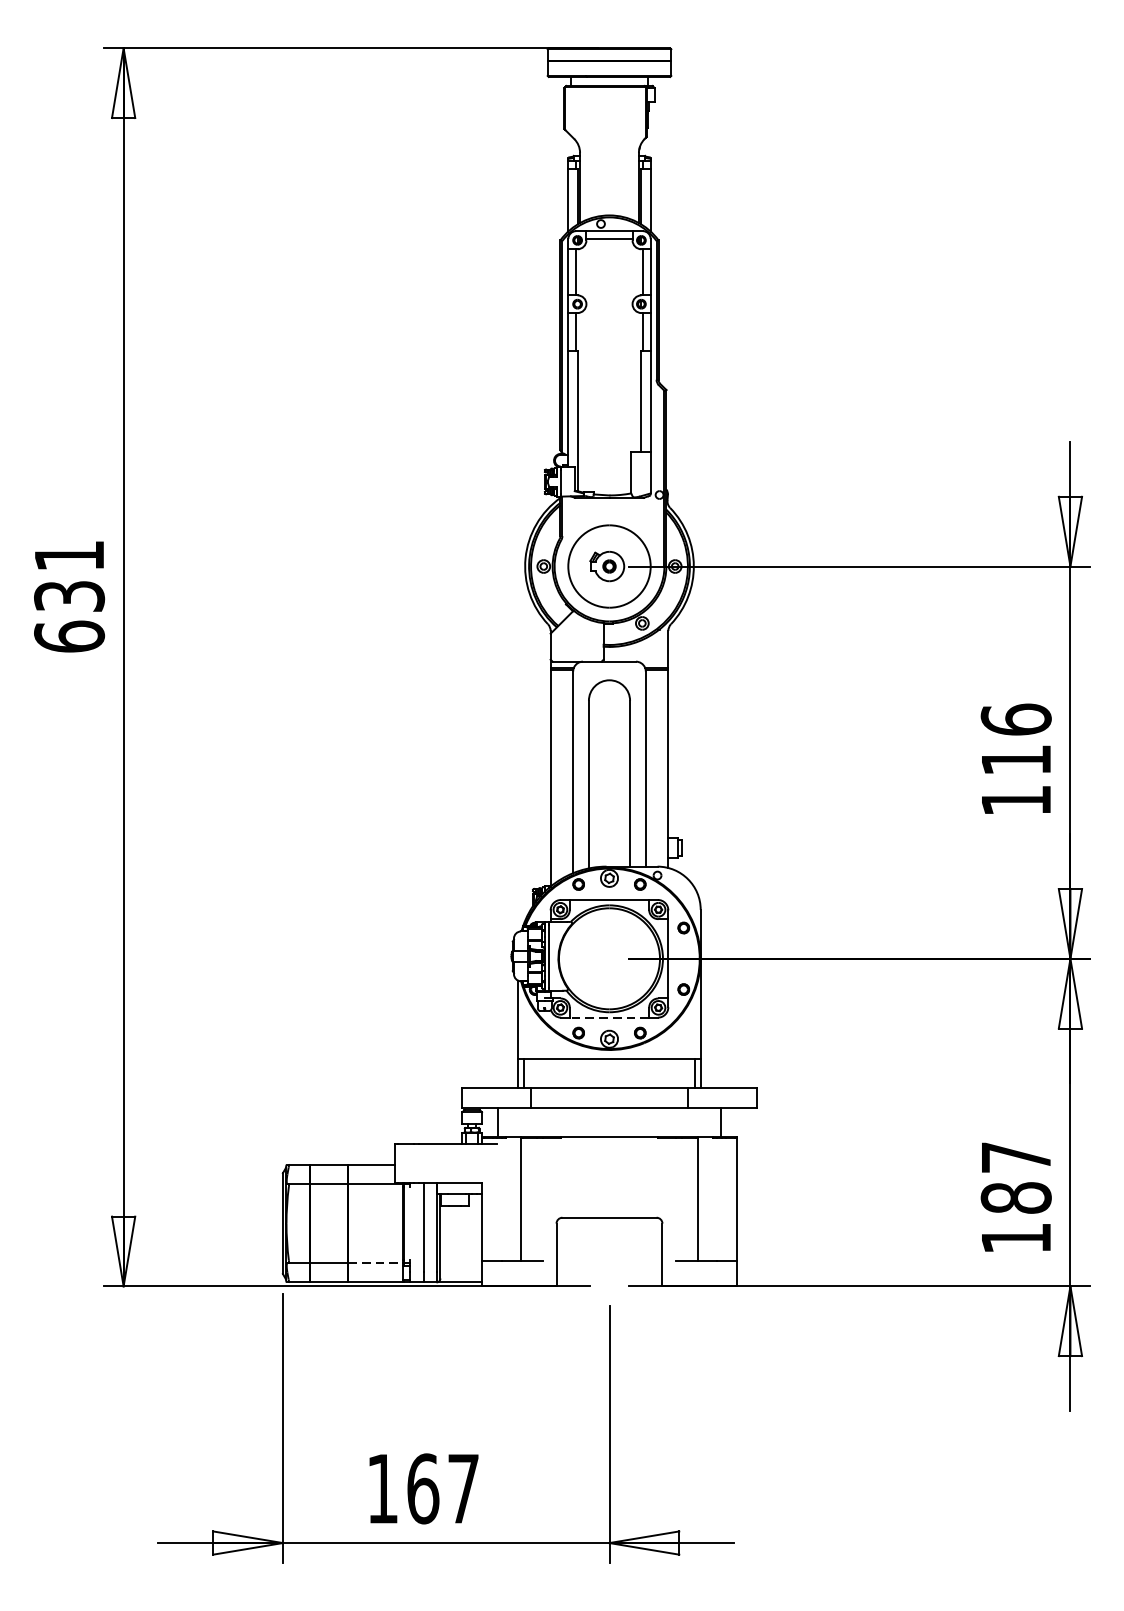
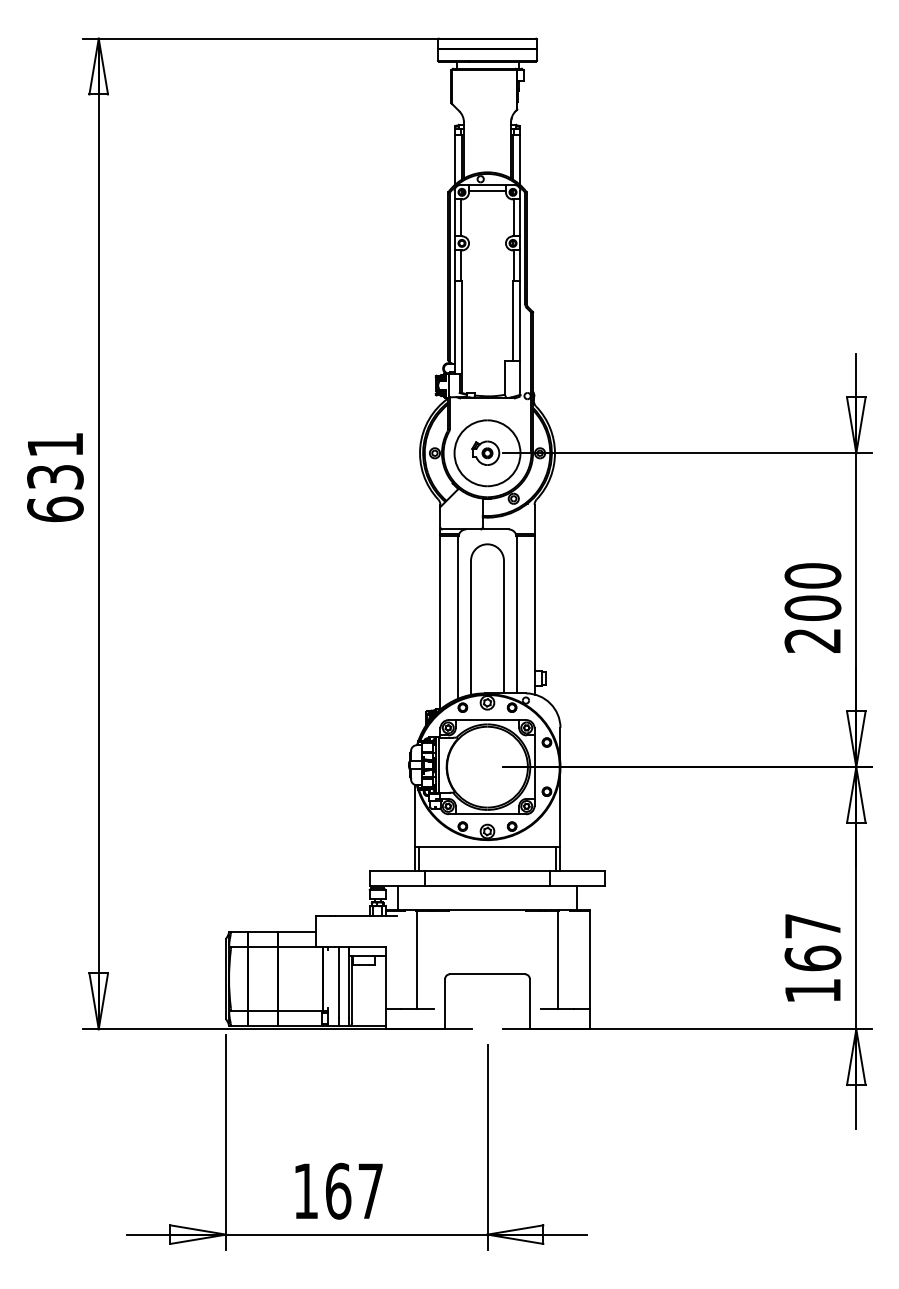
text: (1015, 759) -> (812, 607), 116 -> 200
line: (609, 1017) -> (487, 814), dashed -> solid
text: (1015, 1197) -> (812, 958), 187 -> 167
line: (377, 1262) -> (301, 1010), dashed -> solid

